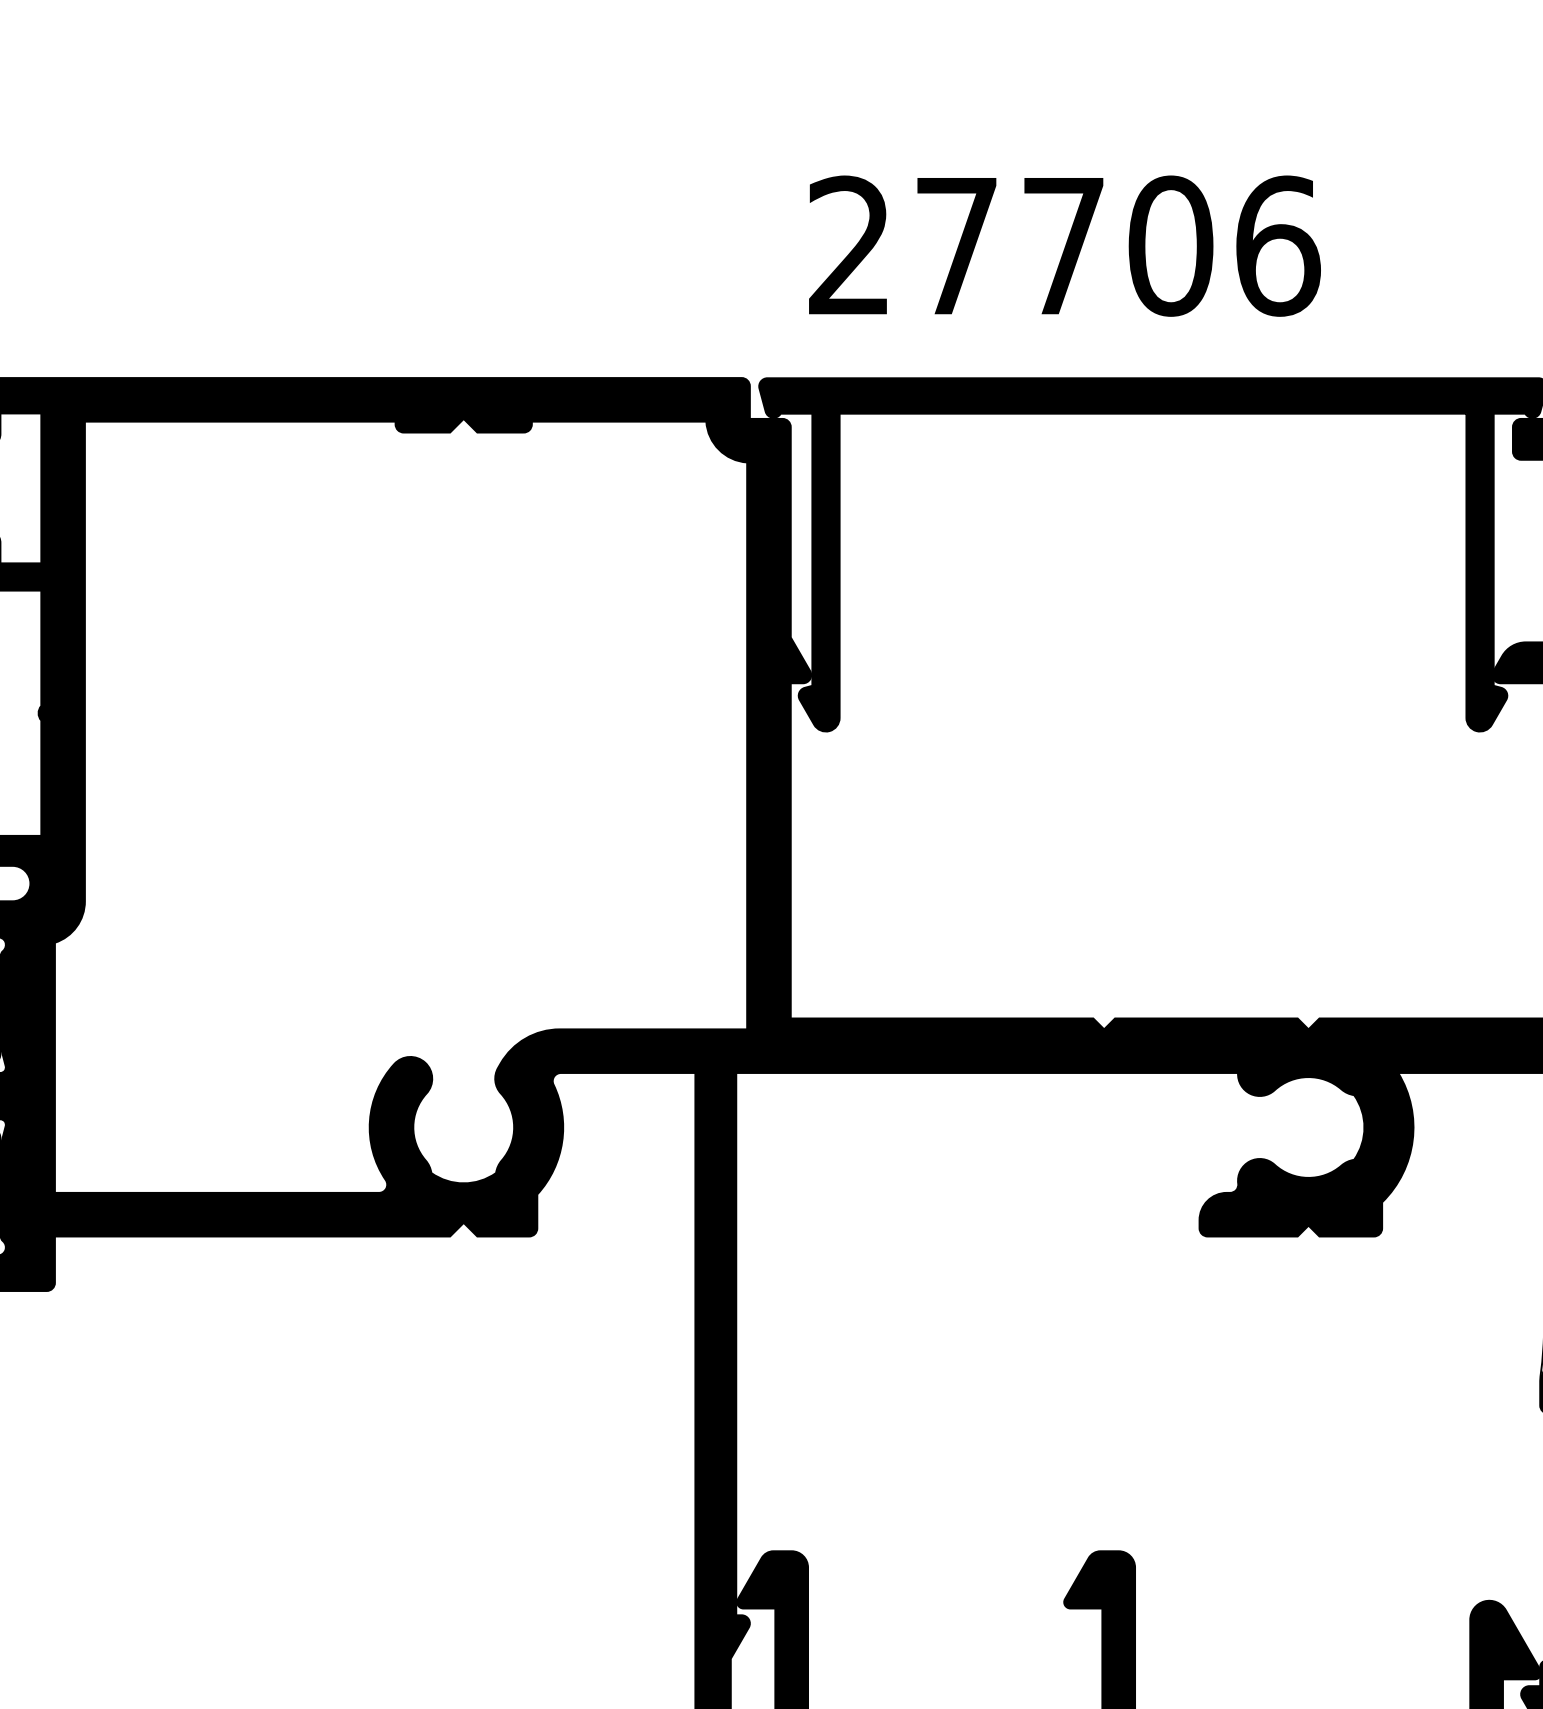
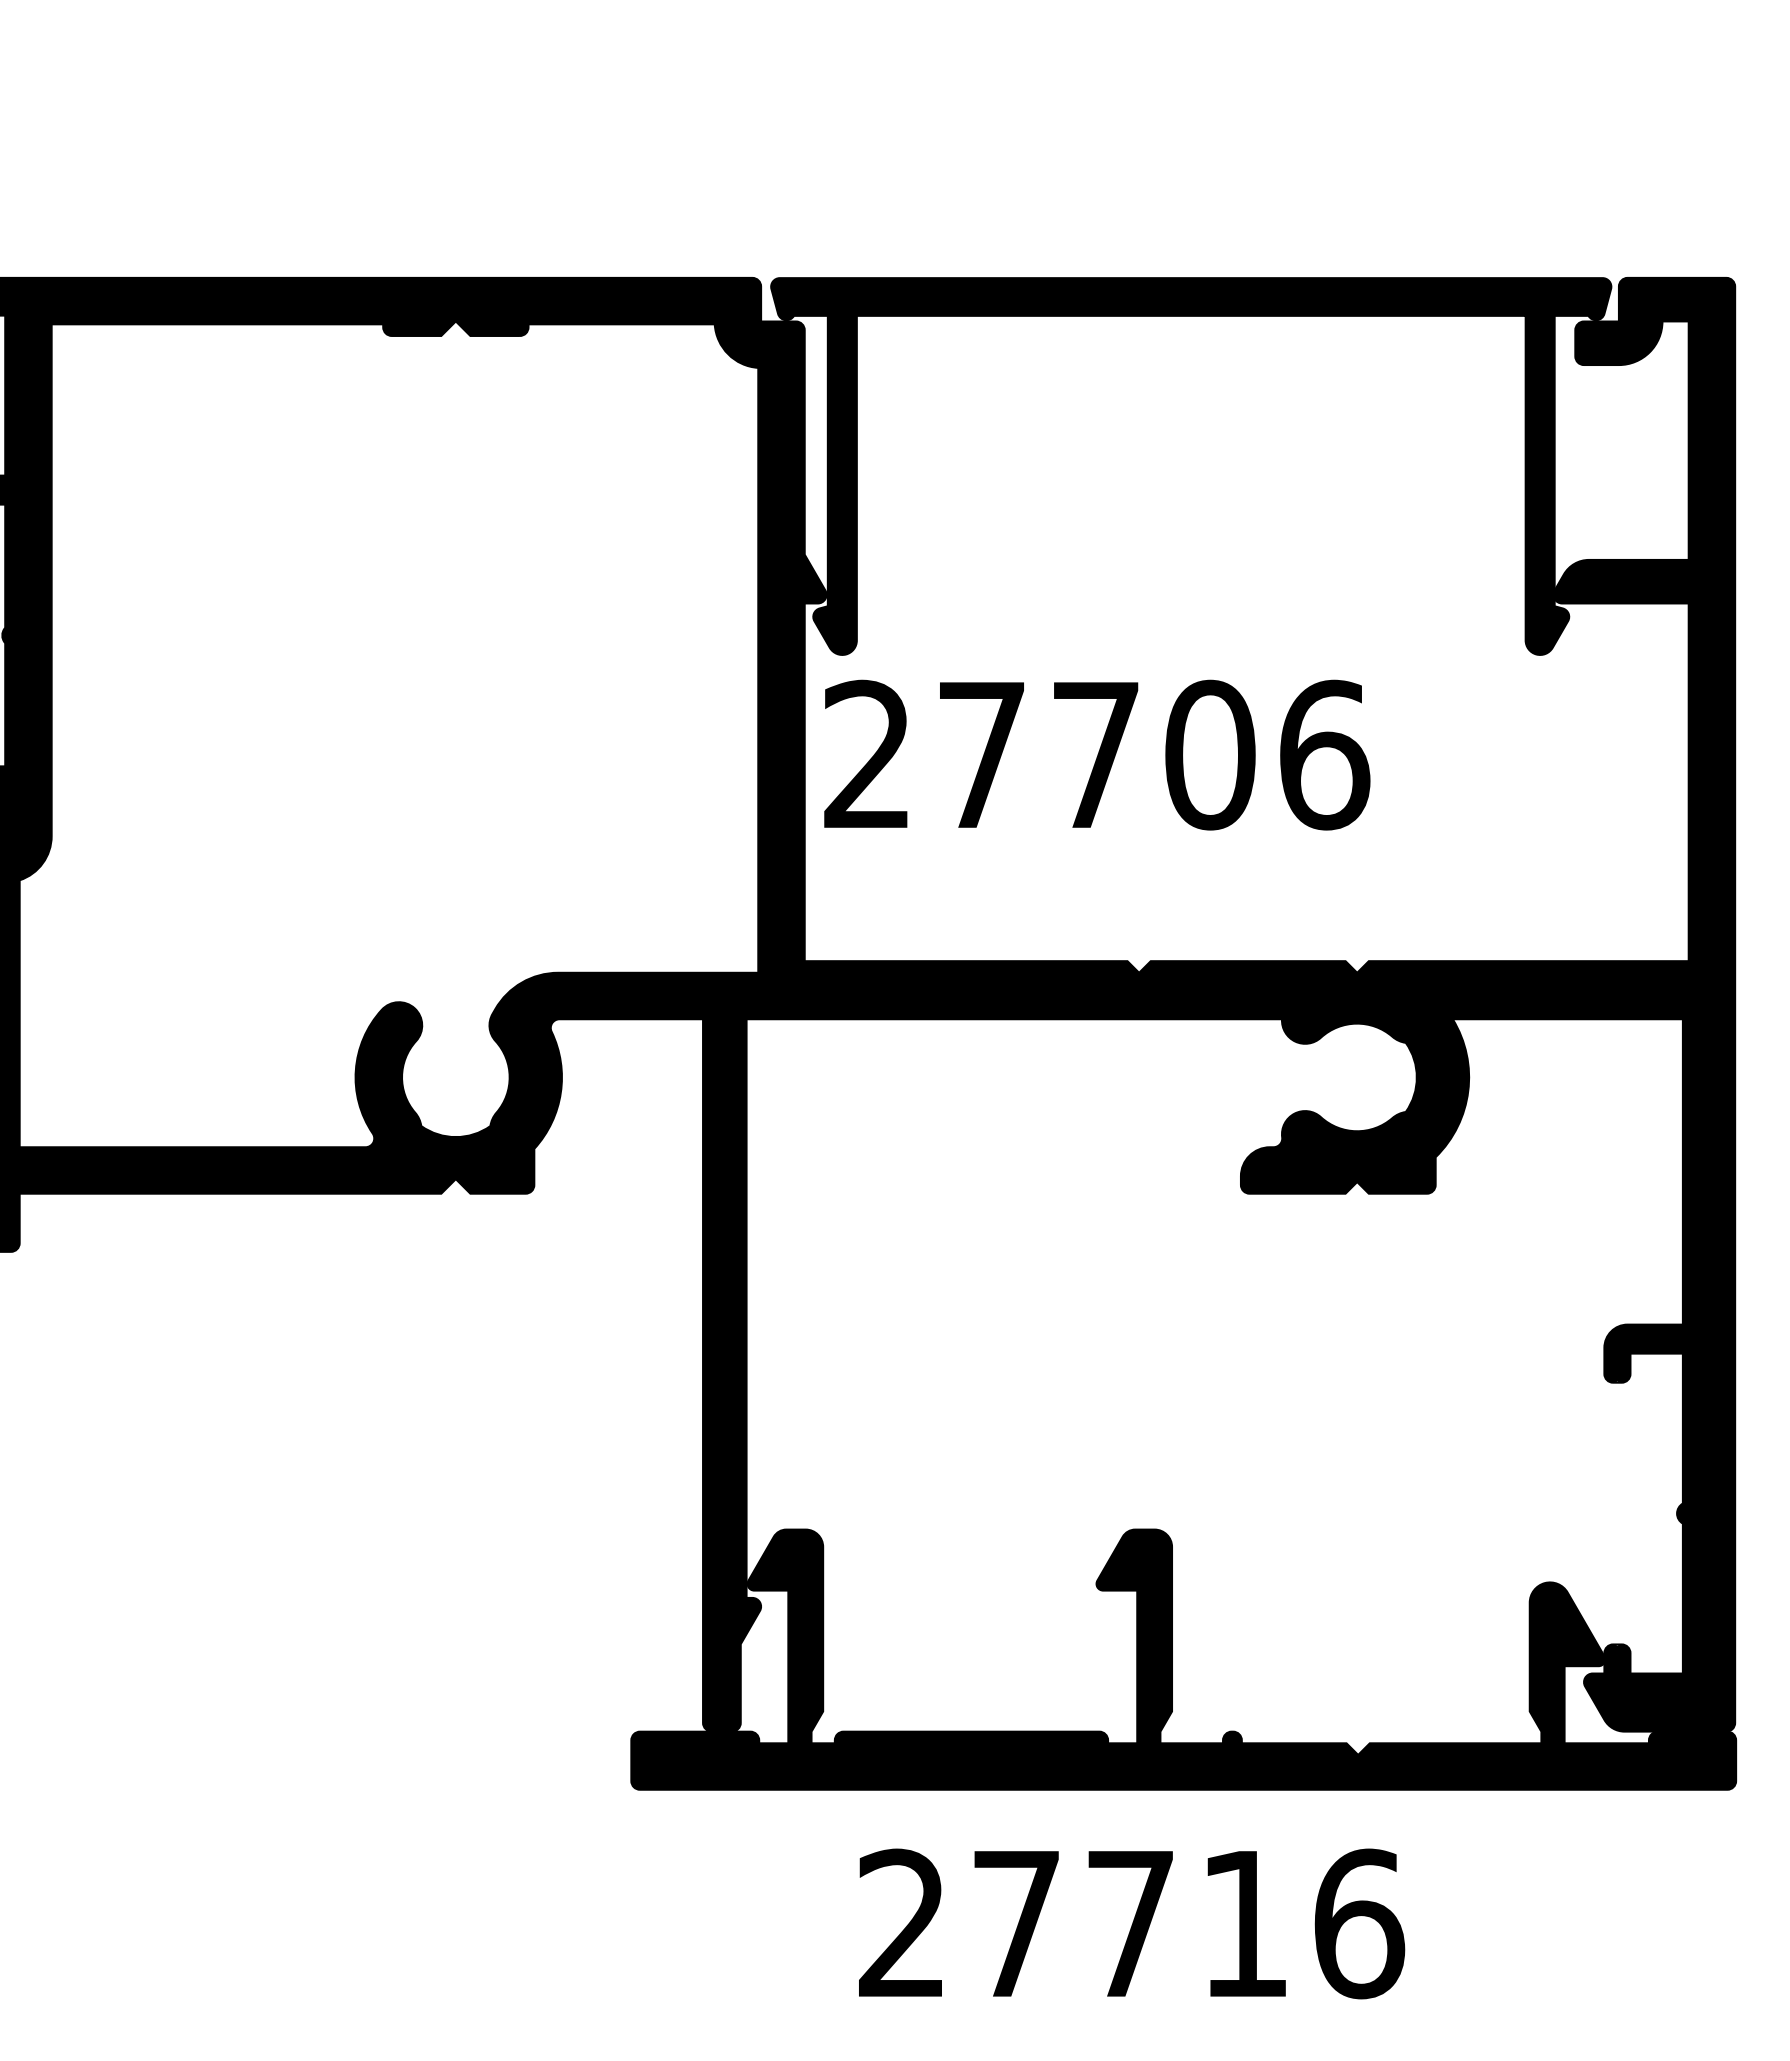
text: (1065, 245) -> (1097, 754), moved

